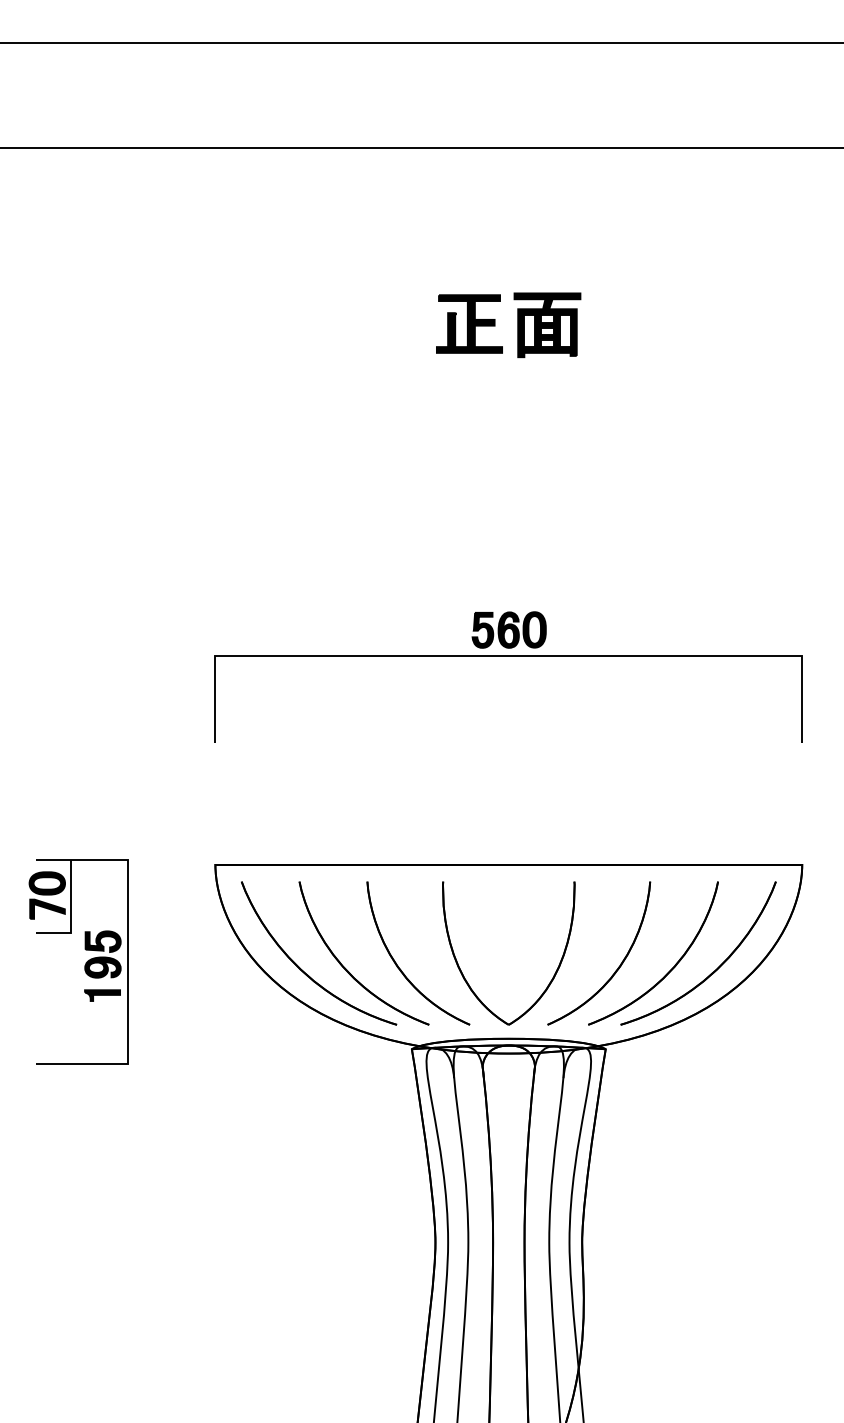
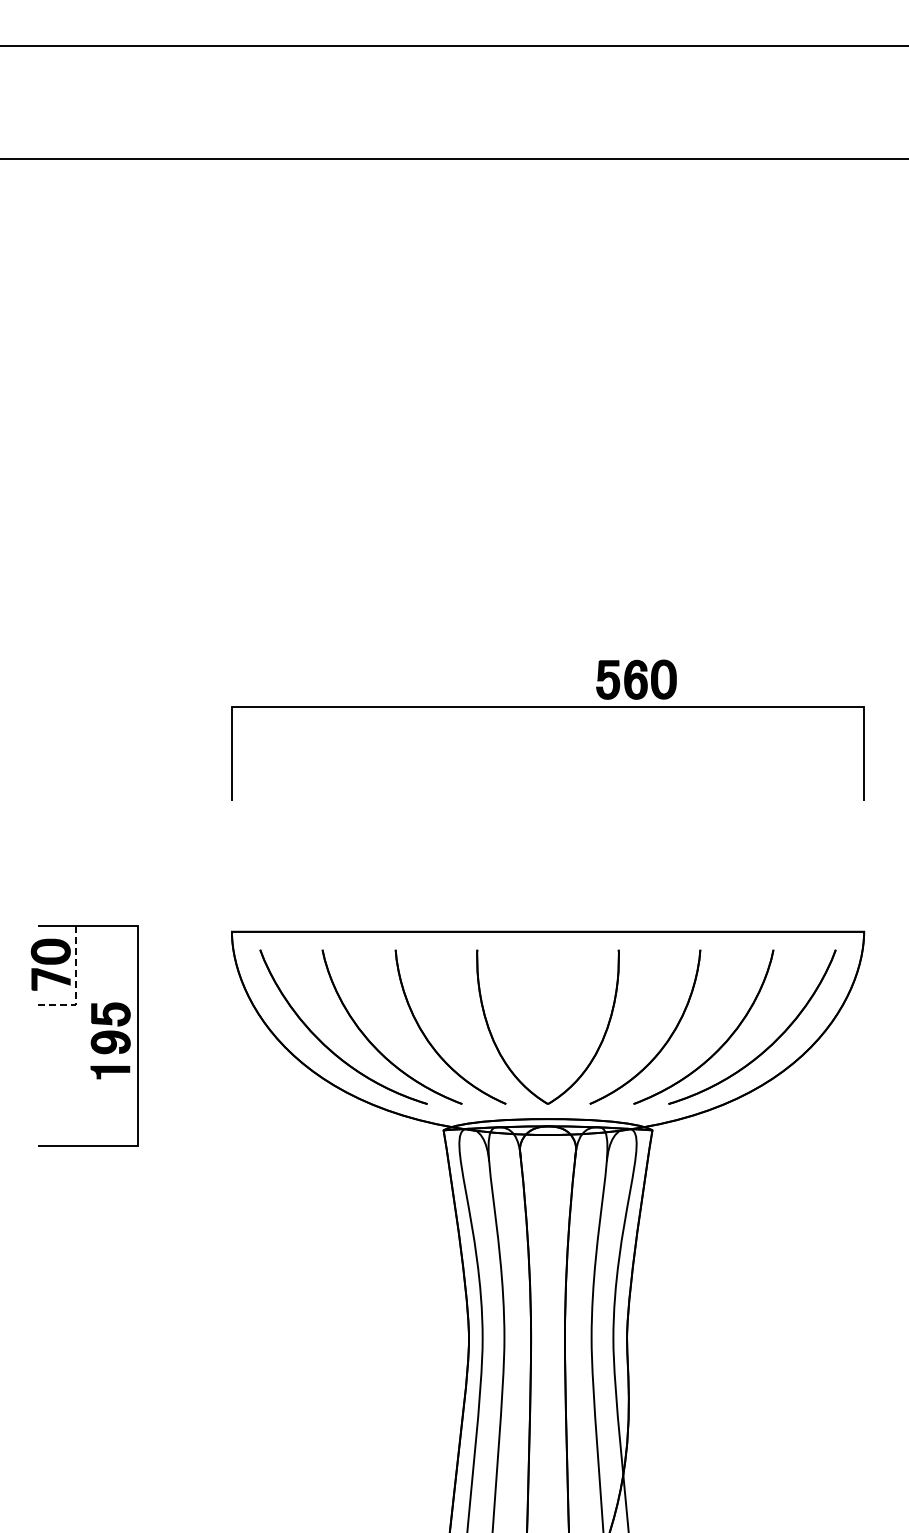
part: (517, 325) -> (557, 350), removed
part: (509, 629) -> (636, 679), moved
line: (71, 914) -> (76, 985), solid -> dashed

